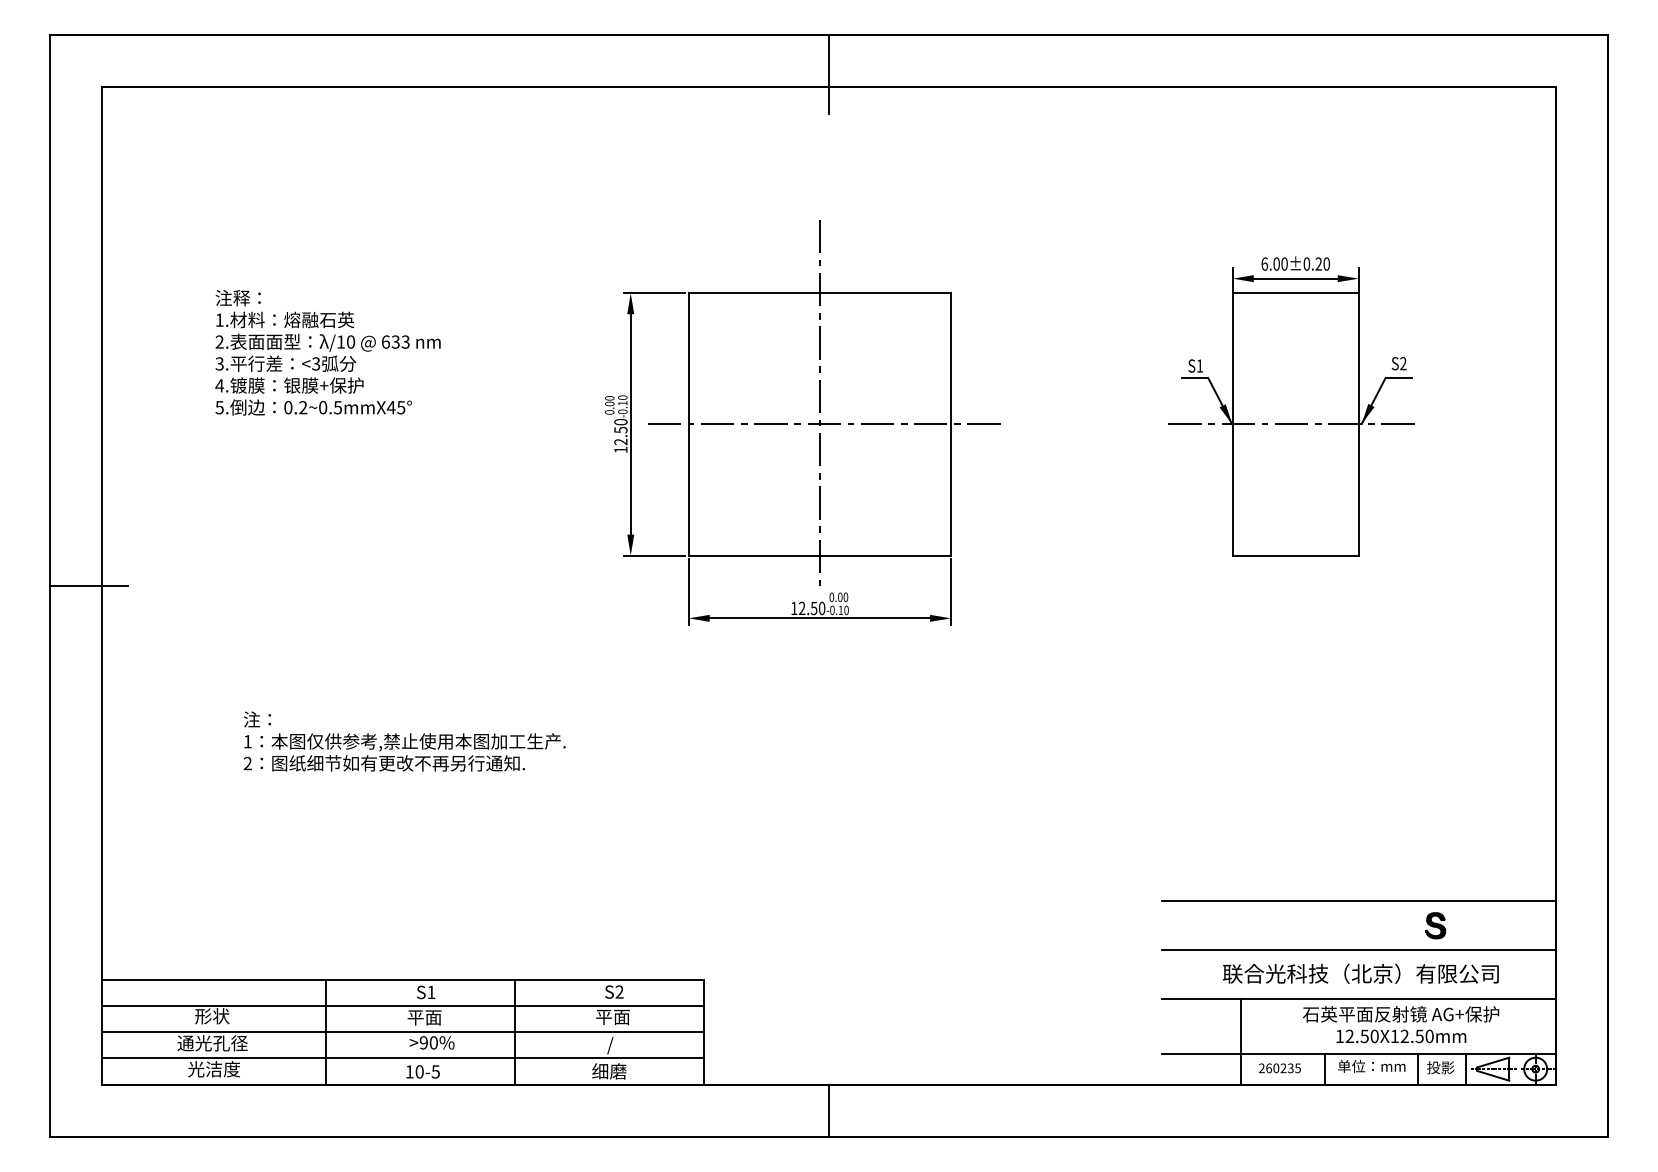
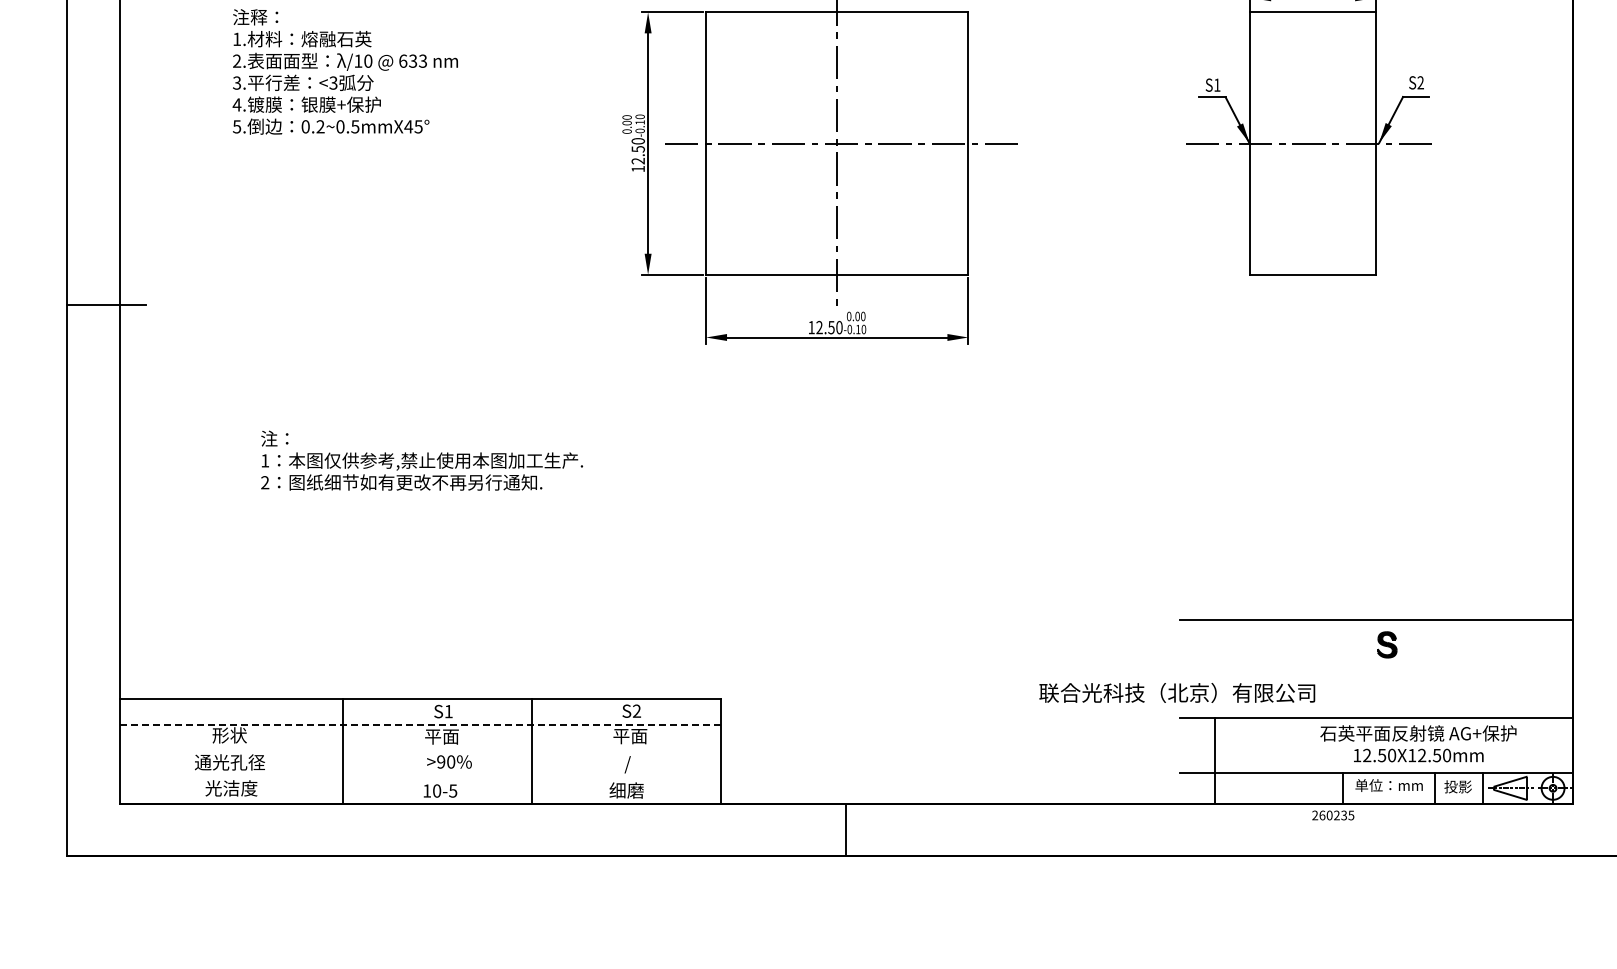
part: (1435, 925) -> (1386, 644), moved
line: (1358, 949) -> (1375, 668), removed
text: (1360, 973) -> (1176, 692), moved
line: (403, 1005) -> (420, 724), solid -> dashed
line: (402, 1032) -> (419, 751), removed
line: (1241, 1041) -> (1214, 760), moved
line: (402, 1058) -> (419, 777), removed
text: (1279, 1068) -> (1332, 815), moved

